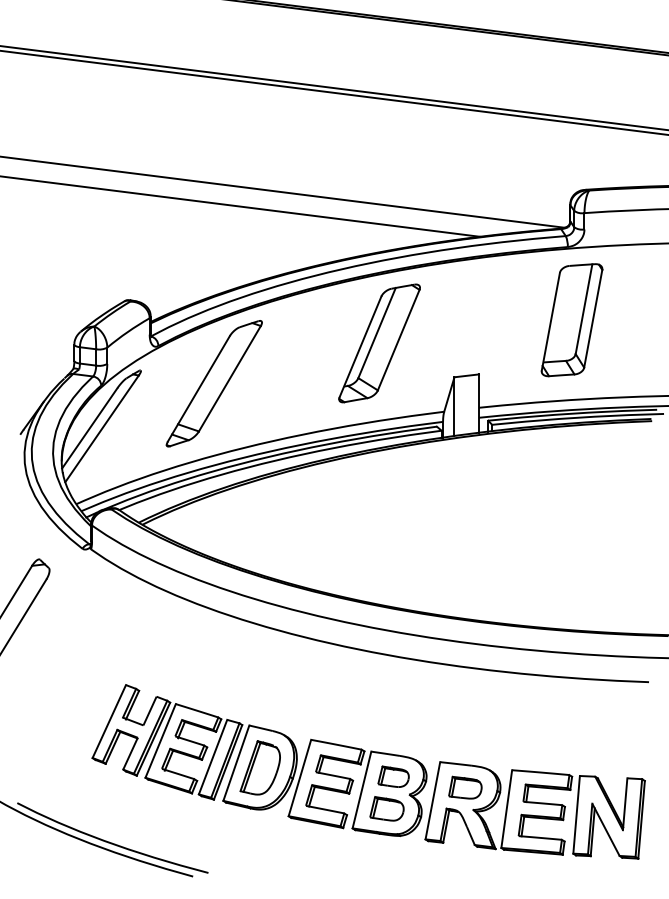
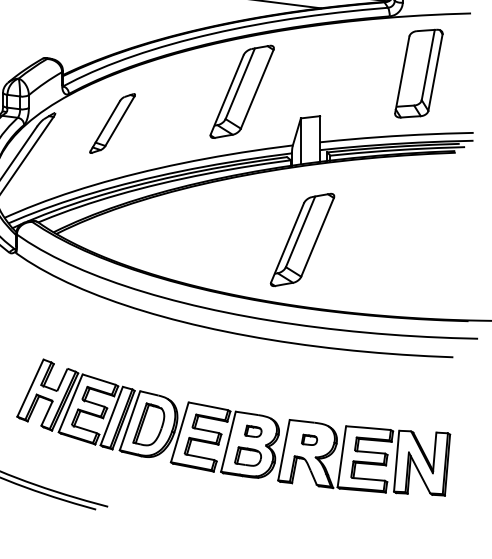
part: (571, 320) -> (418, 73), moved
part: (213, 383) -> (112, 123), size x0.6
part: (456, 532) -> (302, 240), added
part: (393, 776) -> (253, 431), size x0.7
part: (465, 787) -> (309, 439), size x0.6

